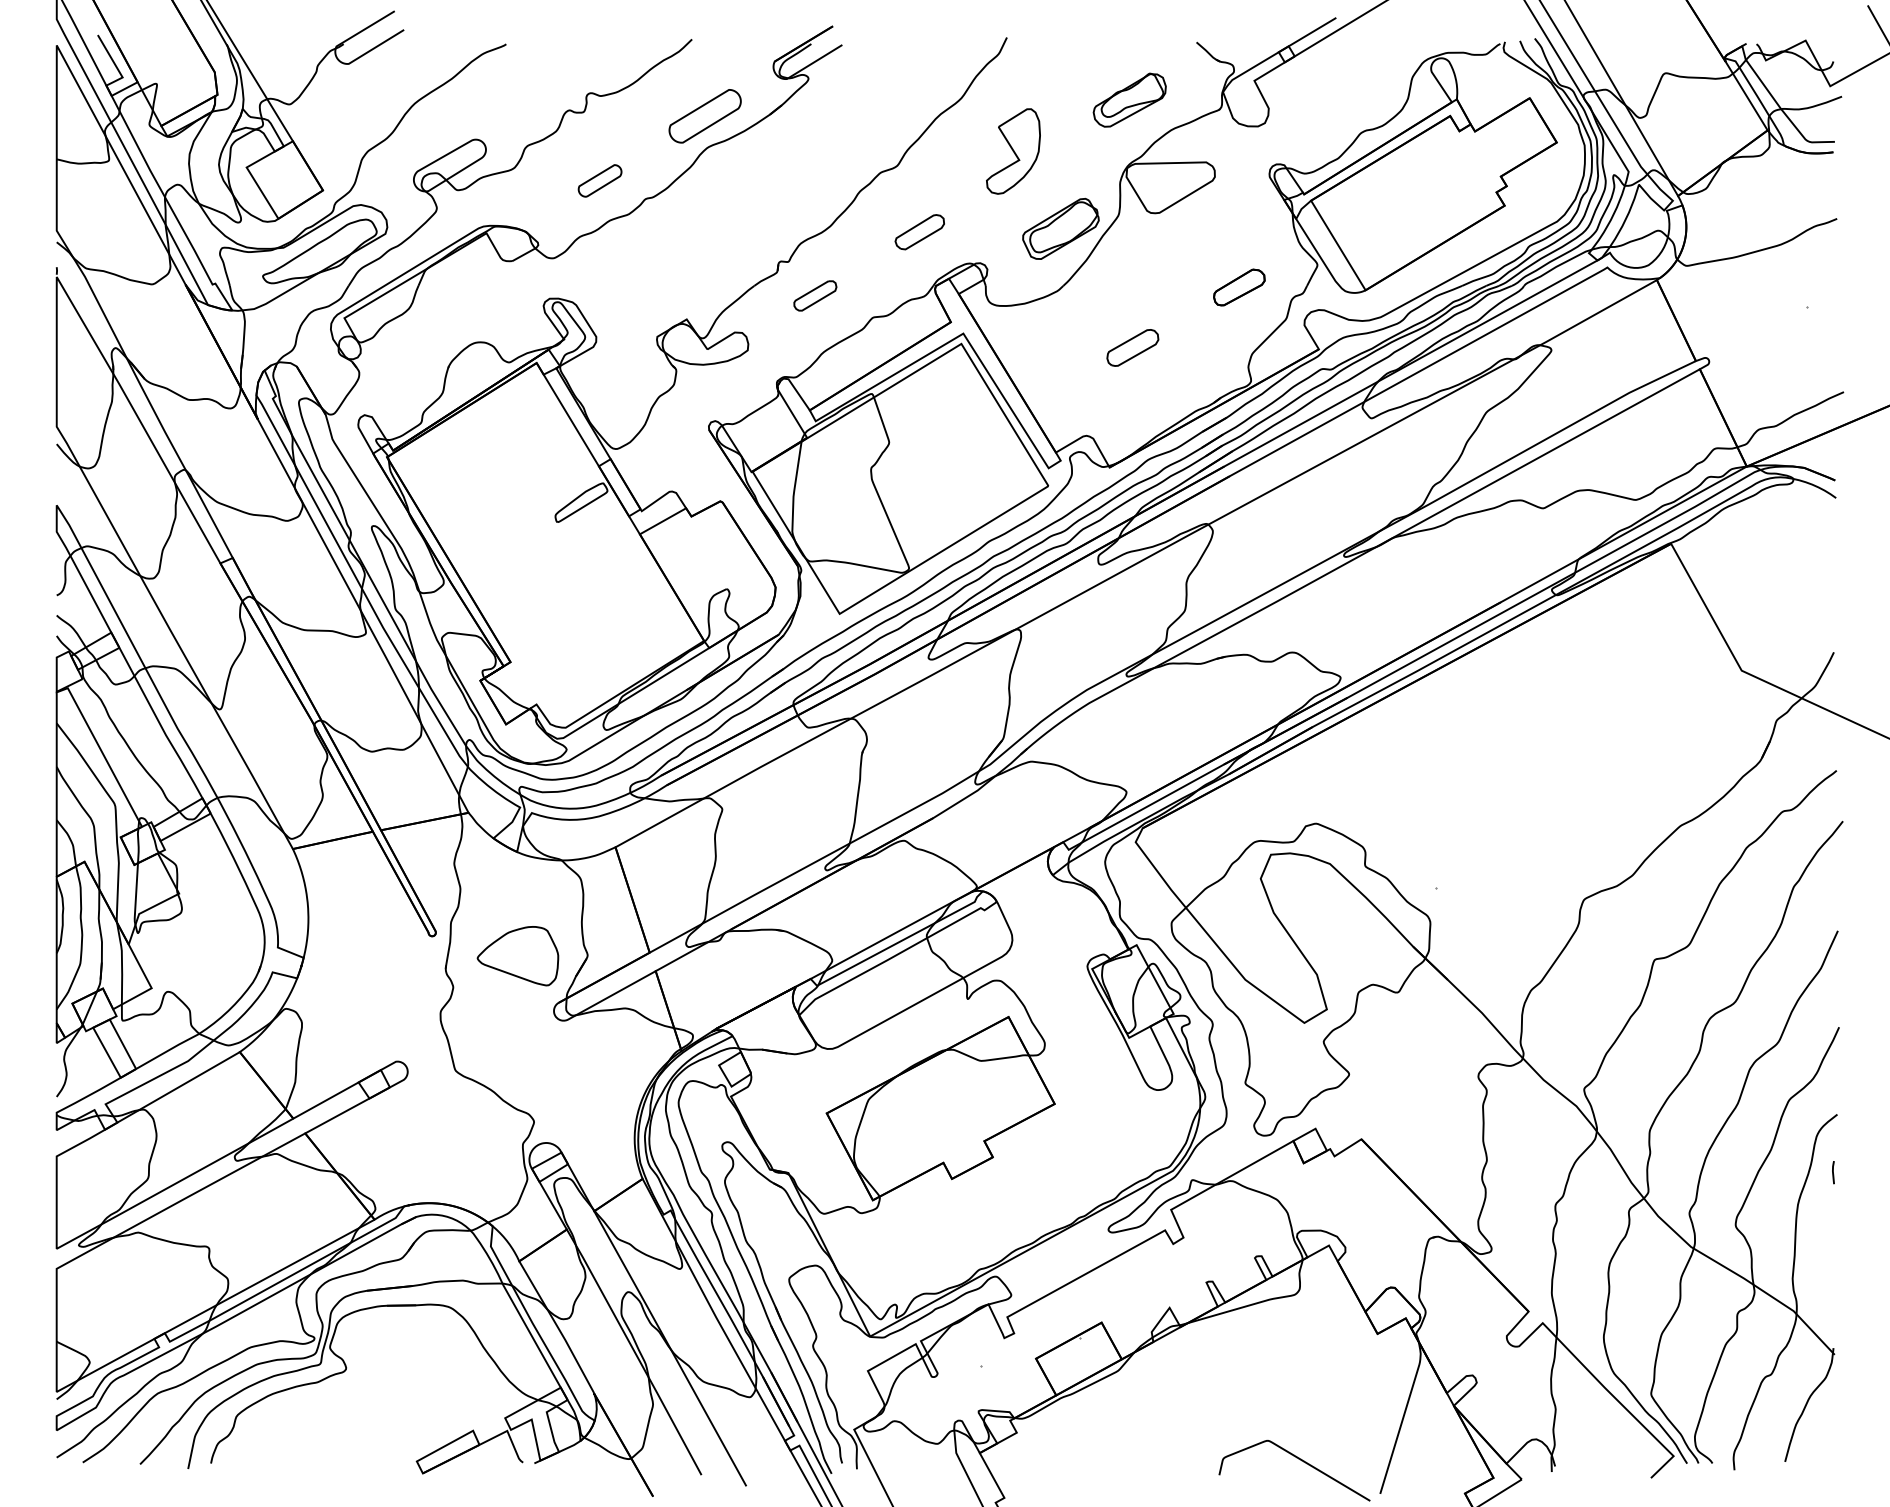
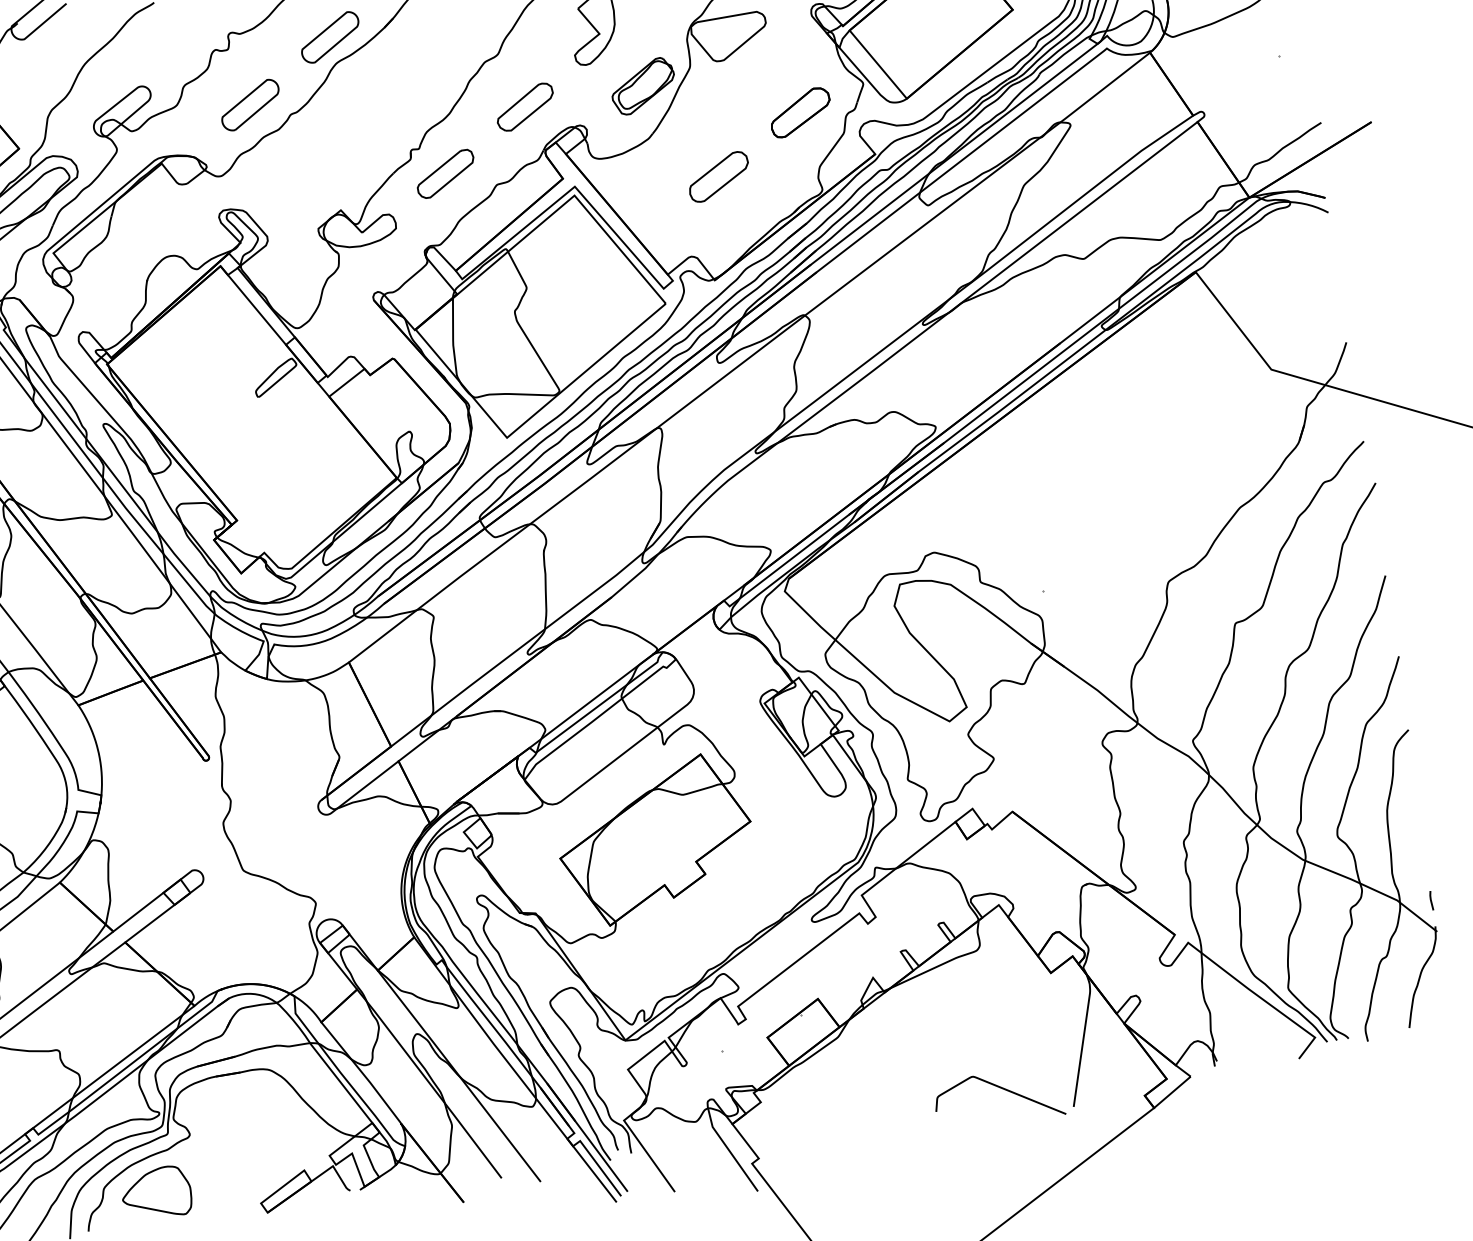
part: (599, 180) -> (249, 104), size x1.67
part: (919, 231) -> (524, 106), size x1.43
part: (1239, 287) -> (800, 112), size x1.43
part: (815, 295) -> (445, 173), size x1.67
part: (1132, 347) -> (718, 176), size x1.43
part: (517, 956) -> (156, 1193), moved
line: (1833, 1172) -> (1431, 900), moved

